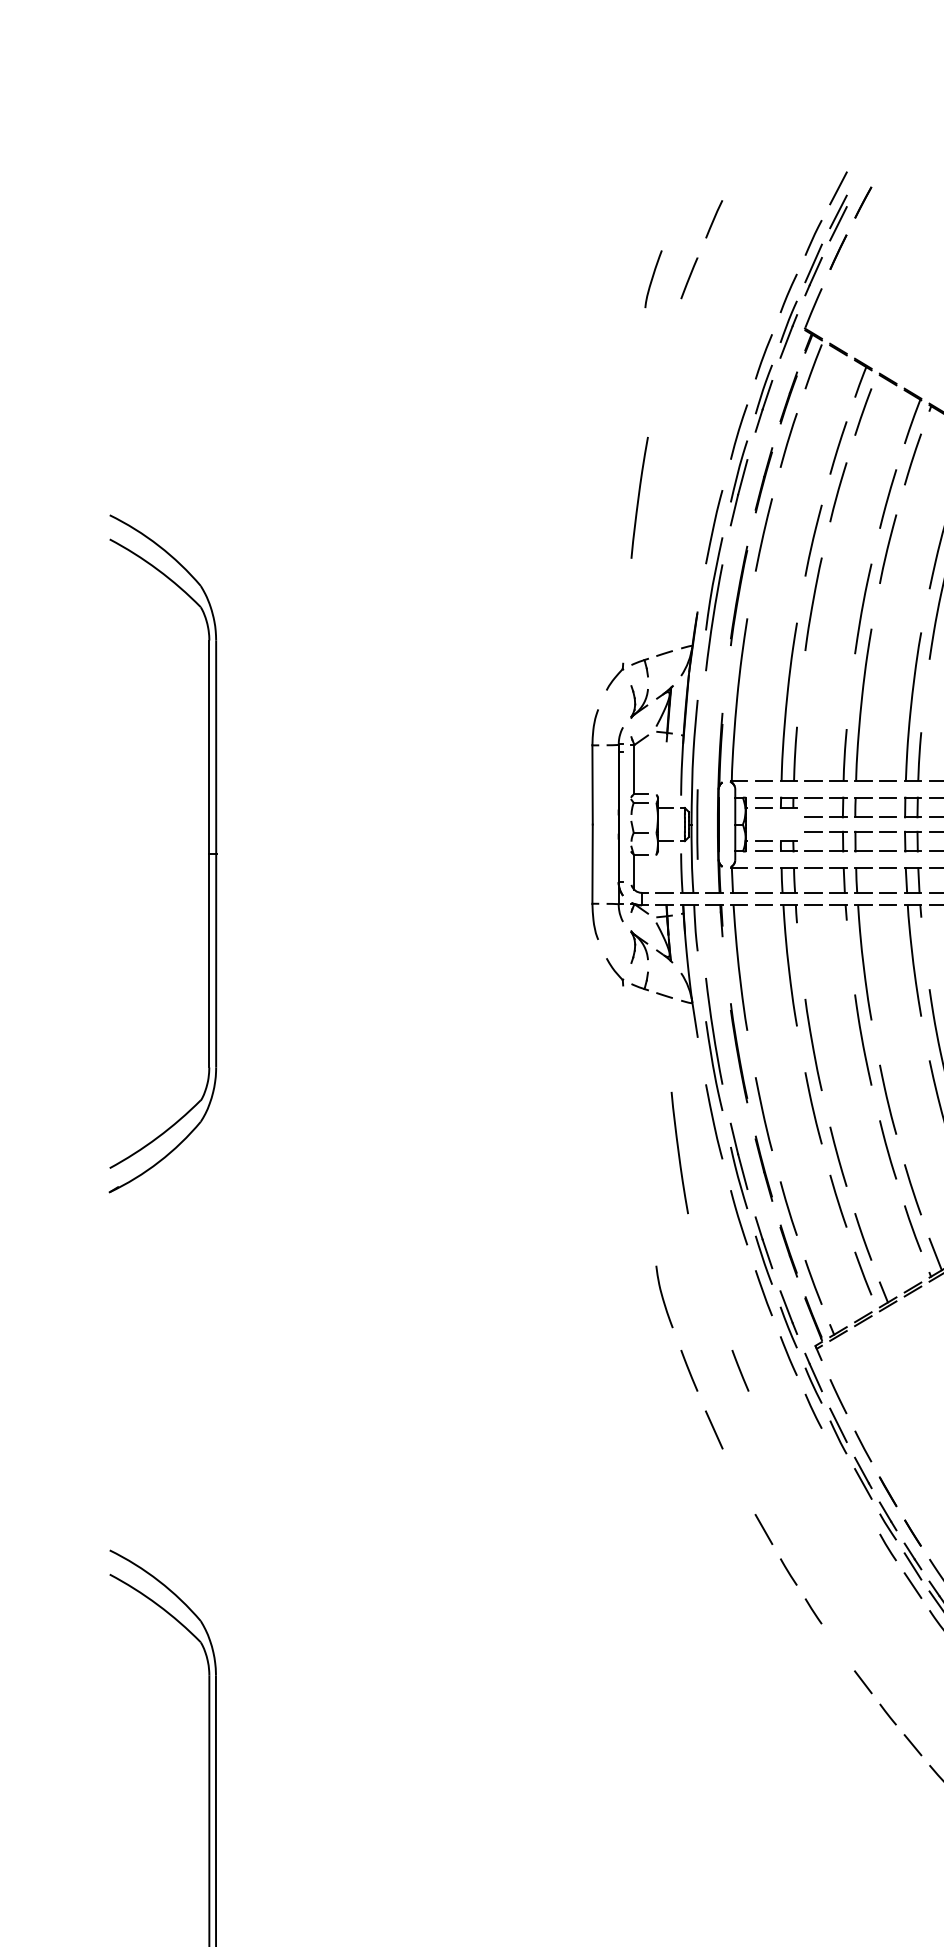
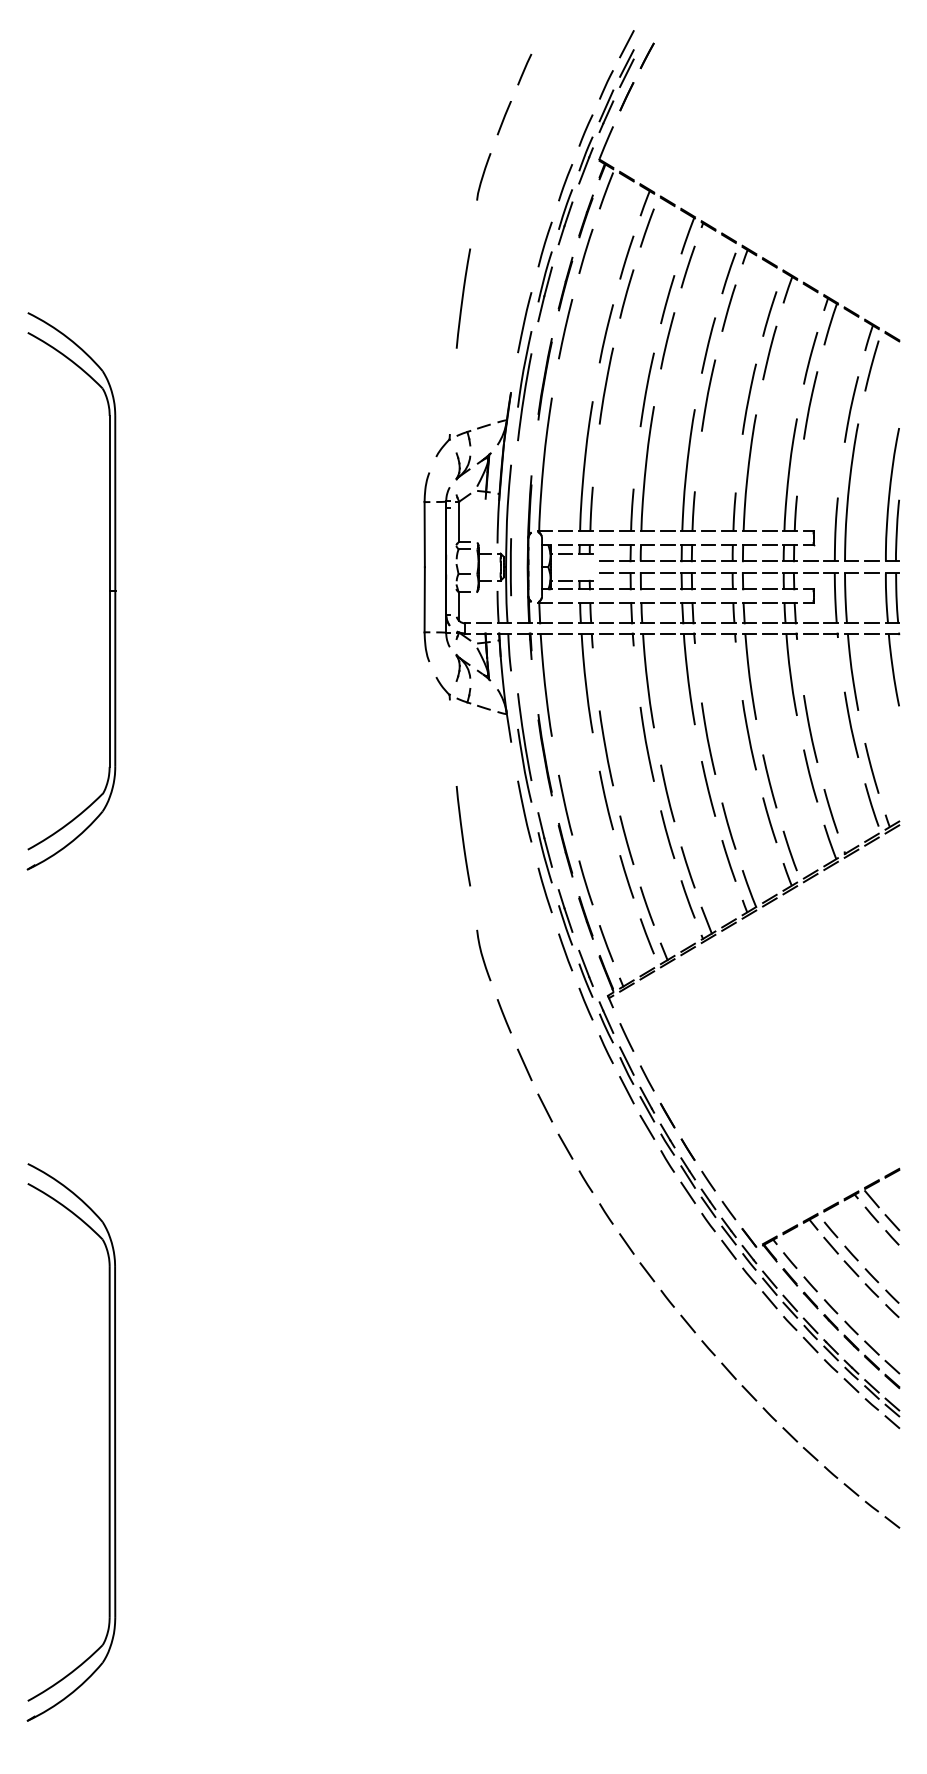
curve: (653, 278) -> (483, 176), moved
curve: (679, 1153) -> (463, 836), moved
line: (739, 1371) -> (545, 1016), removed
line: (838, 1461) -> (626, 1090), added
line: (739, 1481) -> (545, 1107), added
line: (863, 1504) -> (647, 1126), added
line: (838, 1647) -> (626, 1243), added

